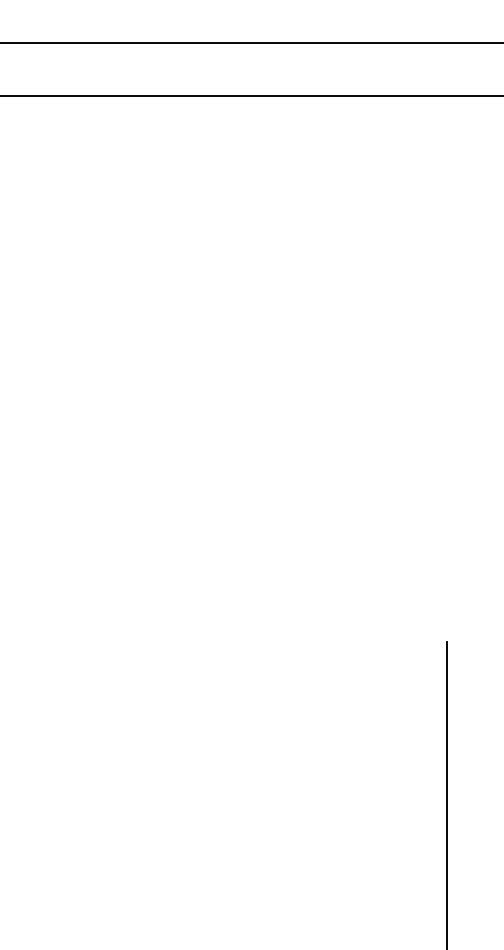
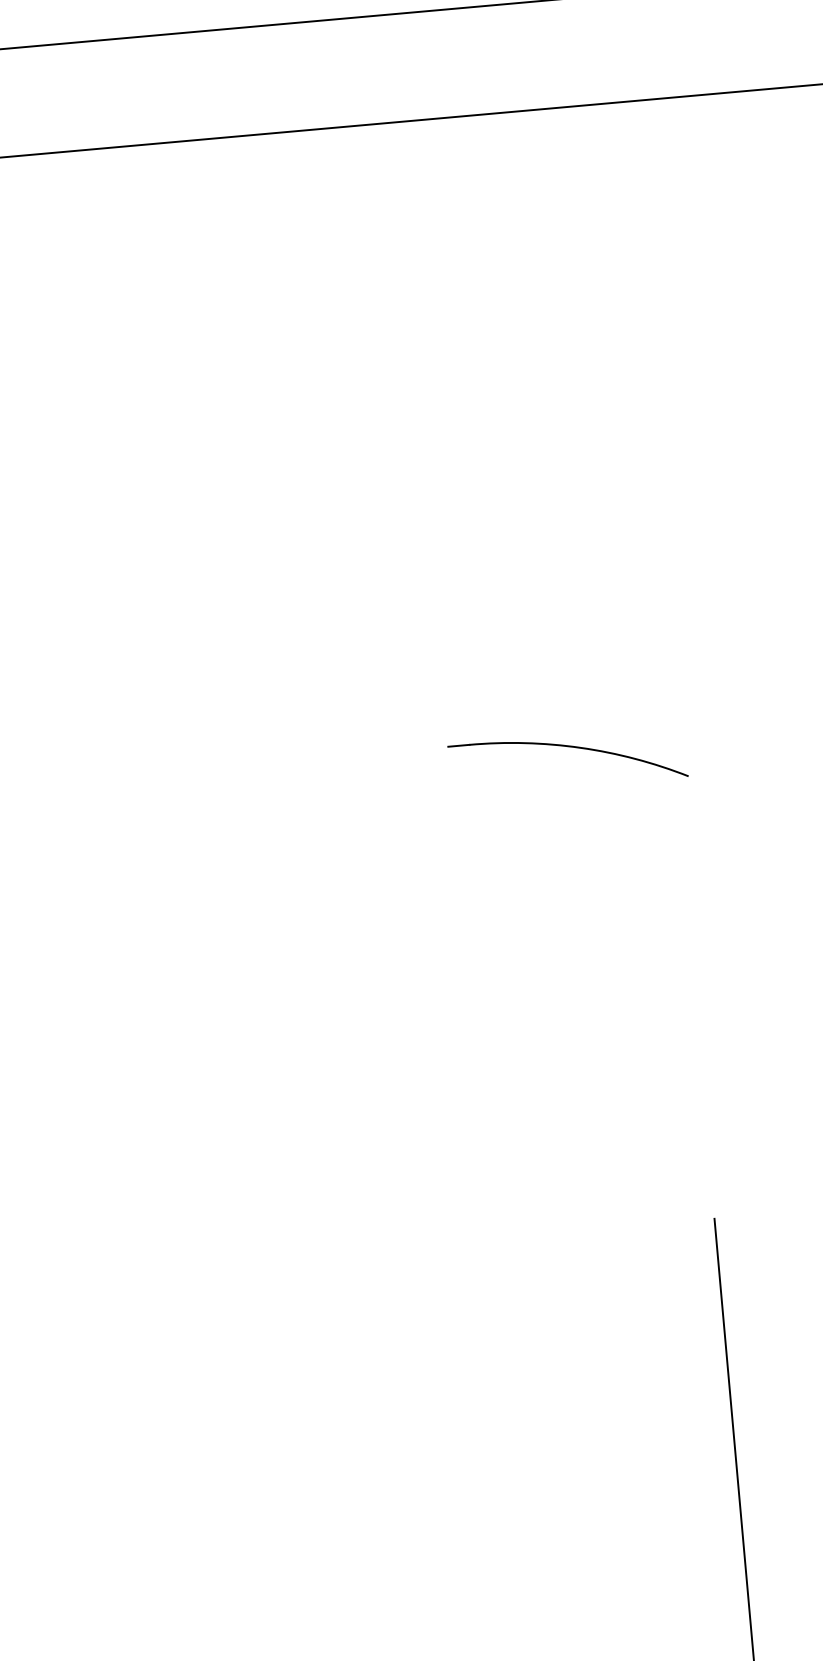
part: (396, 407) -> (568, 748), added

